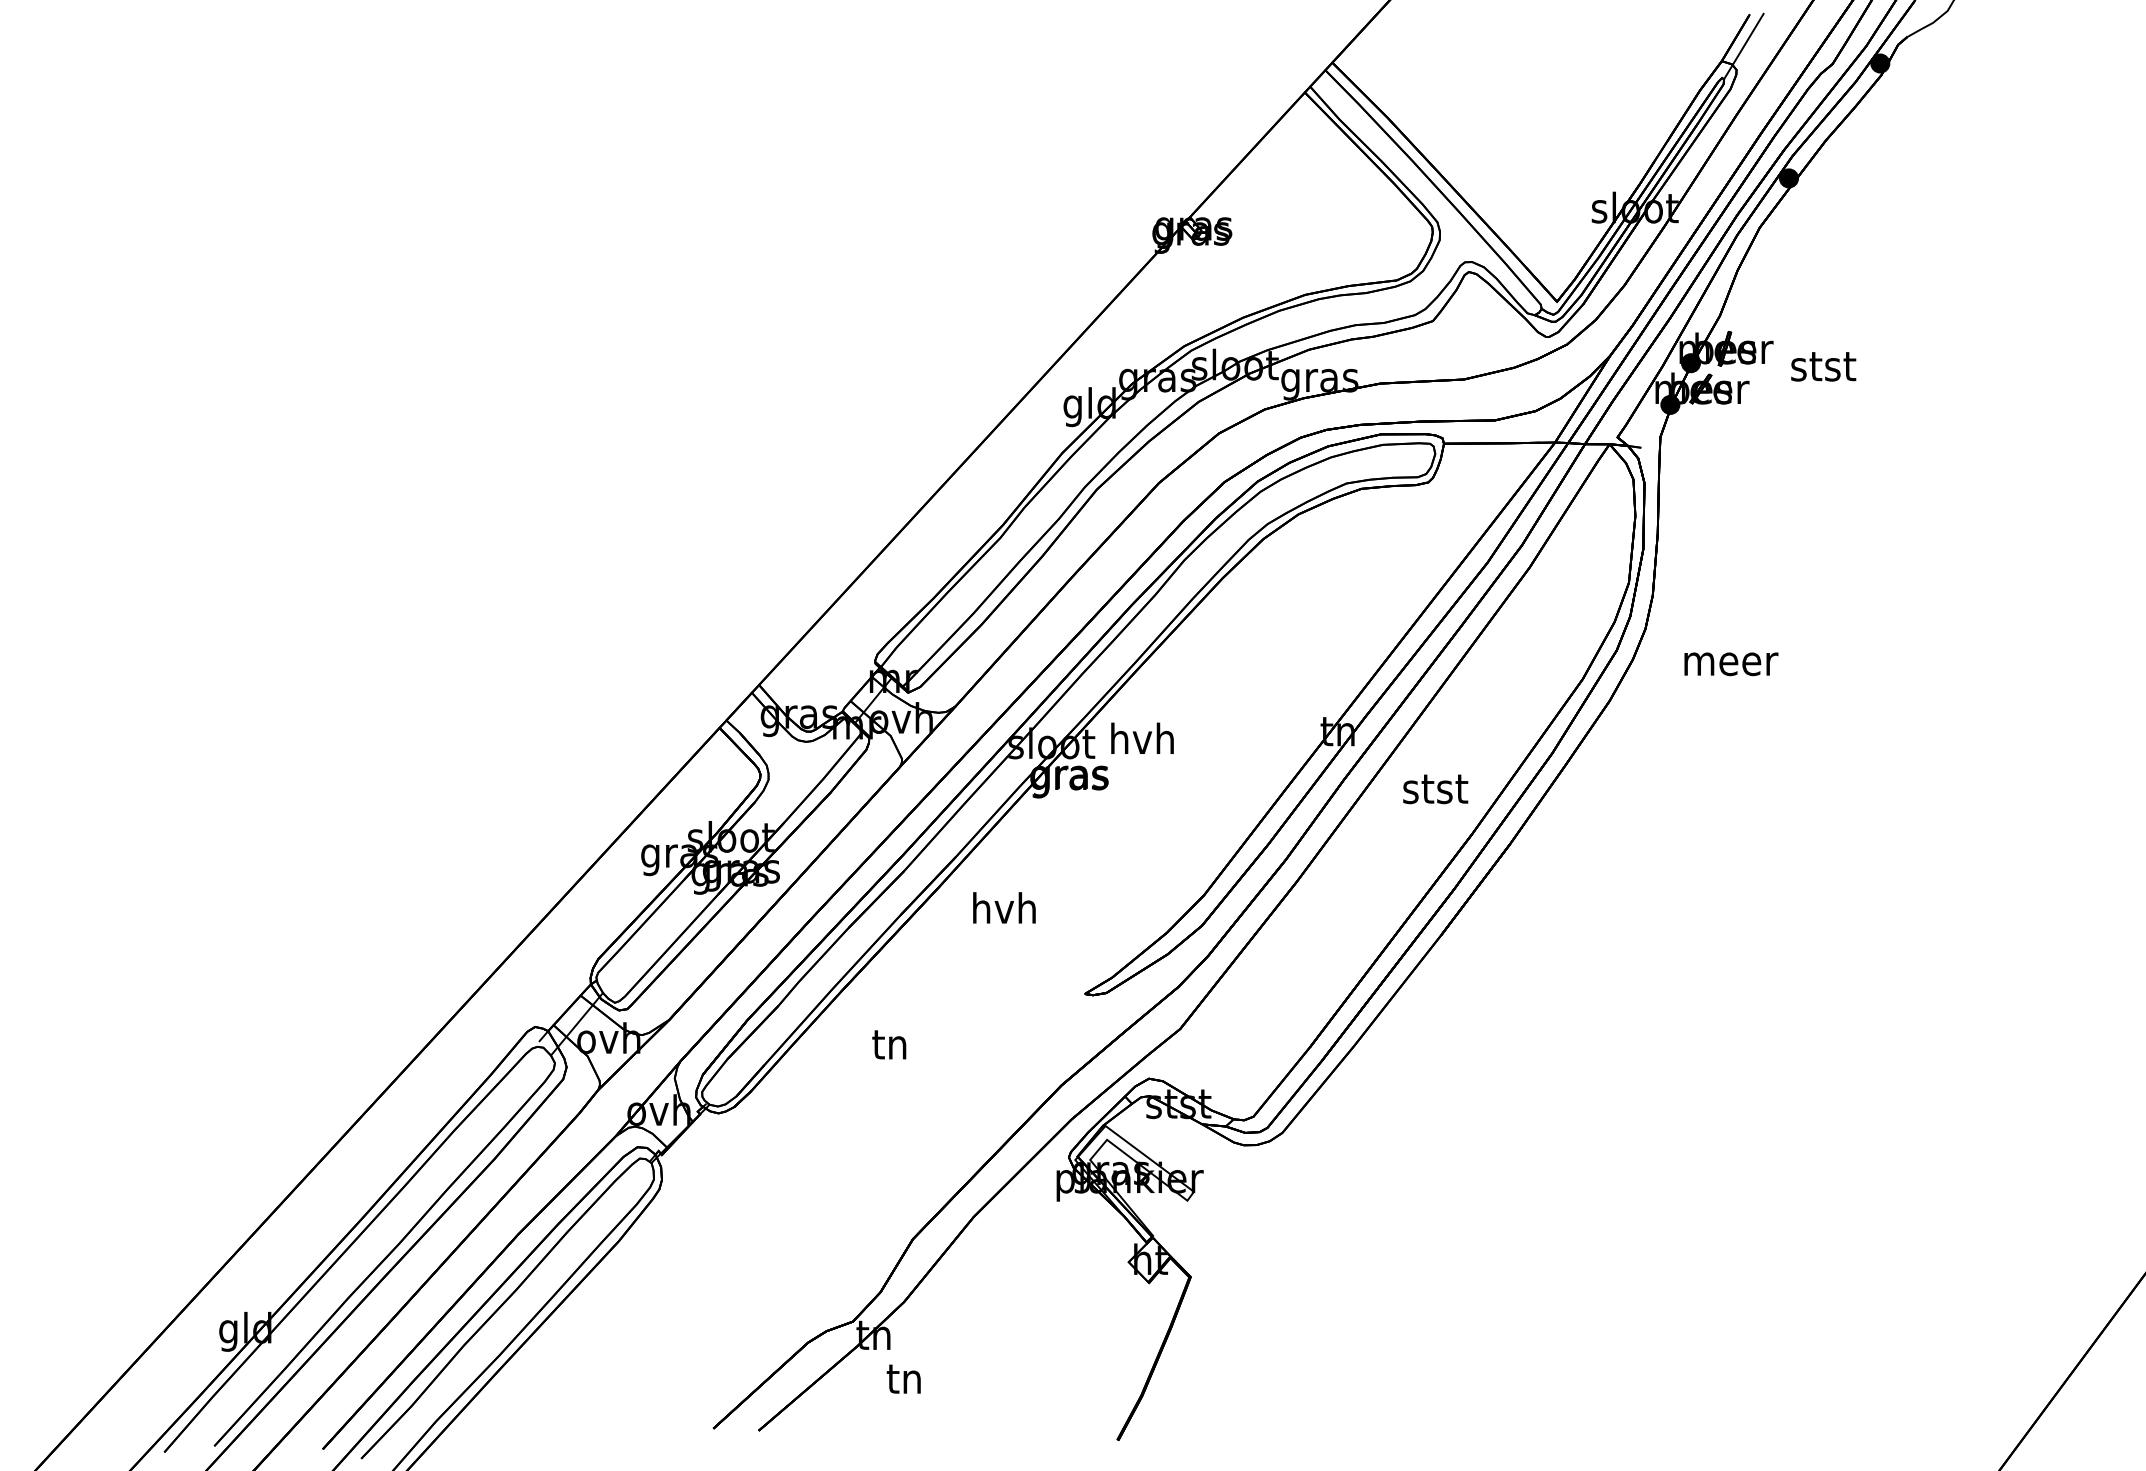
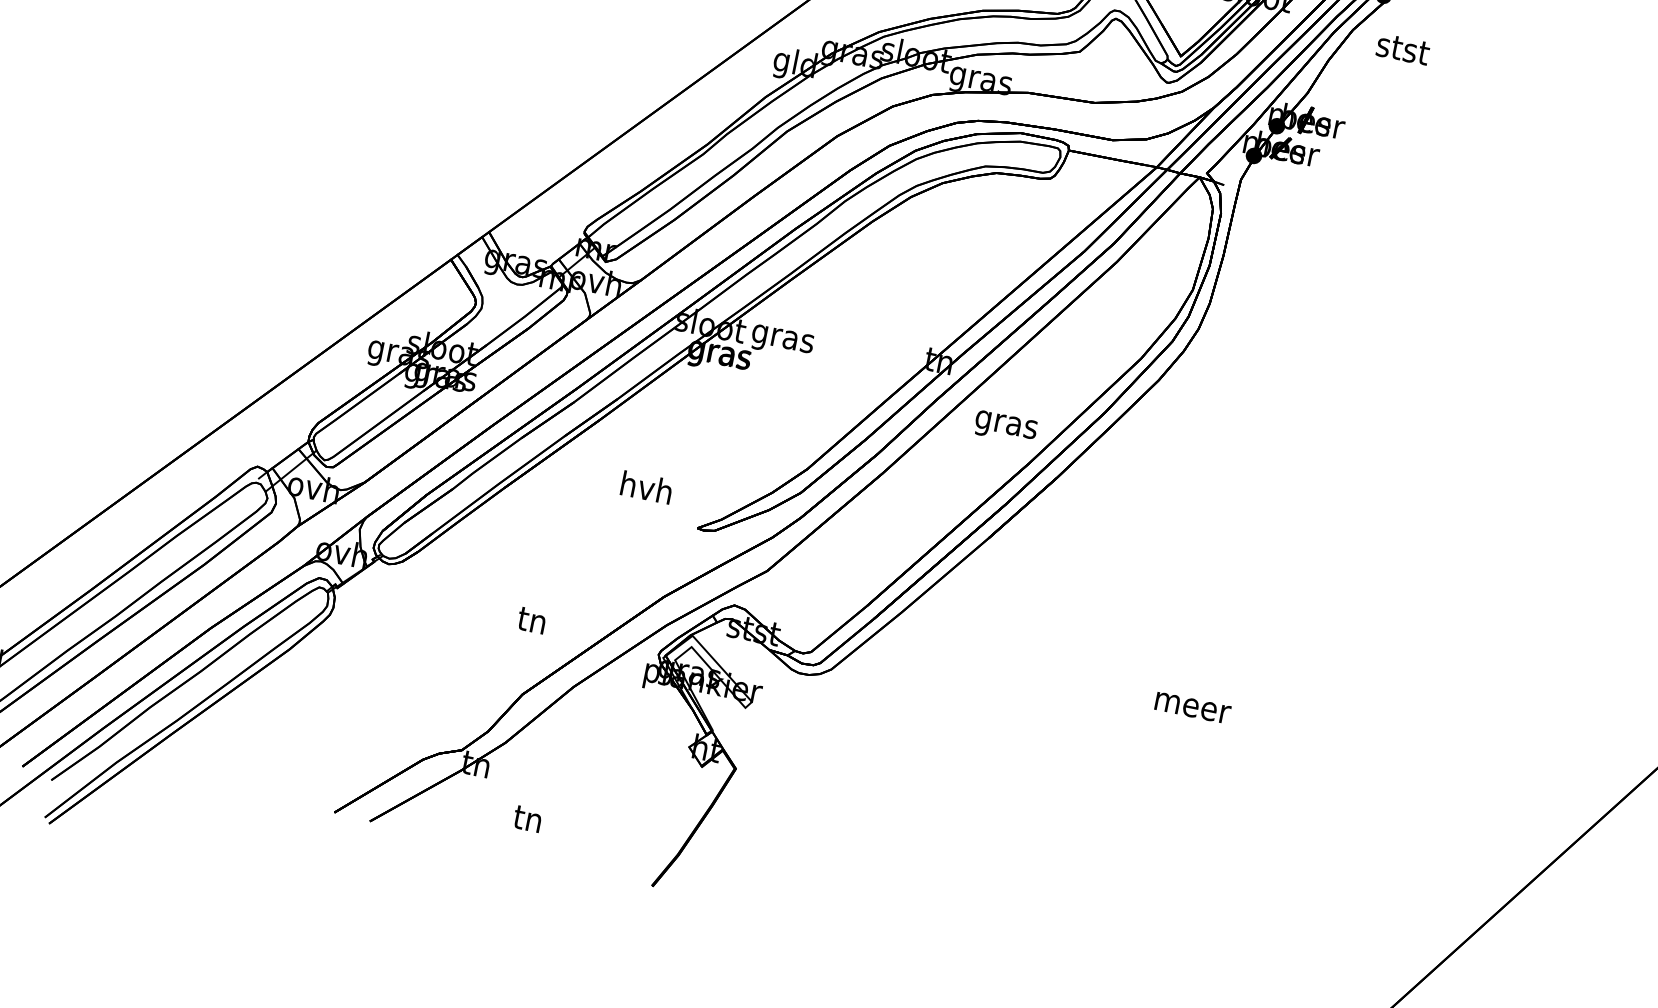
text: (1823, 366) -> (1403, 49), moved
text: (1731, 664) -> (1192, 708), moved
text: (1142, 742) -> (782, 338), hvh -> gras
text: (1434, 793) -> (1005, 425), stst -> gras
text: (1004, 907) -> (646, 487), moved
text: (889, 1044) -> (532, 620), moved
text: (903, 1378) -> (527, 818), moved

